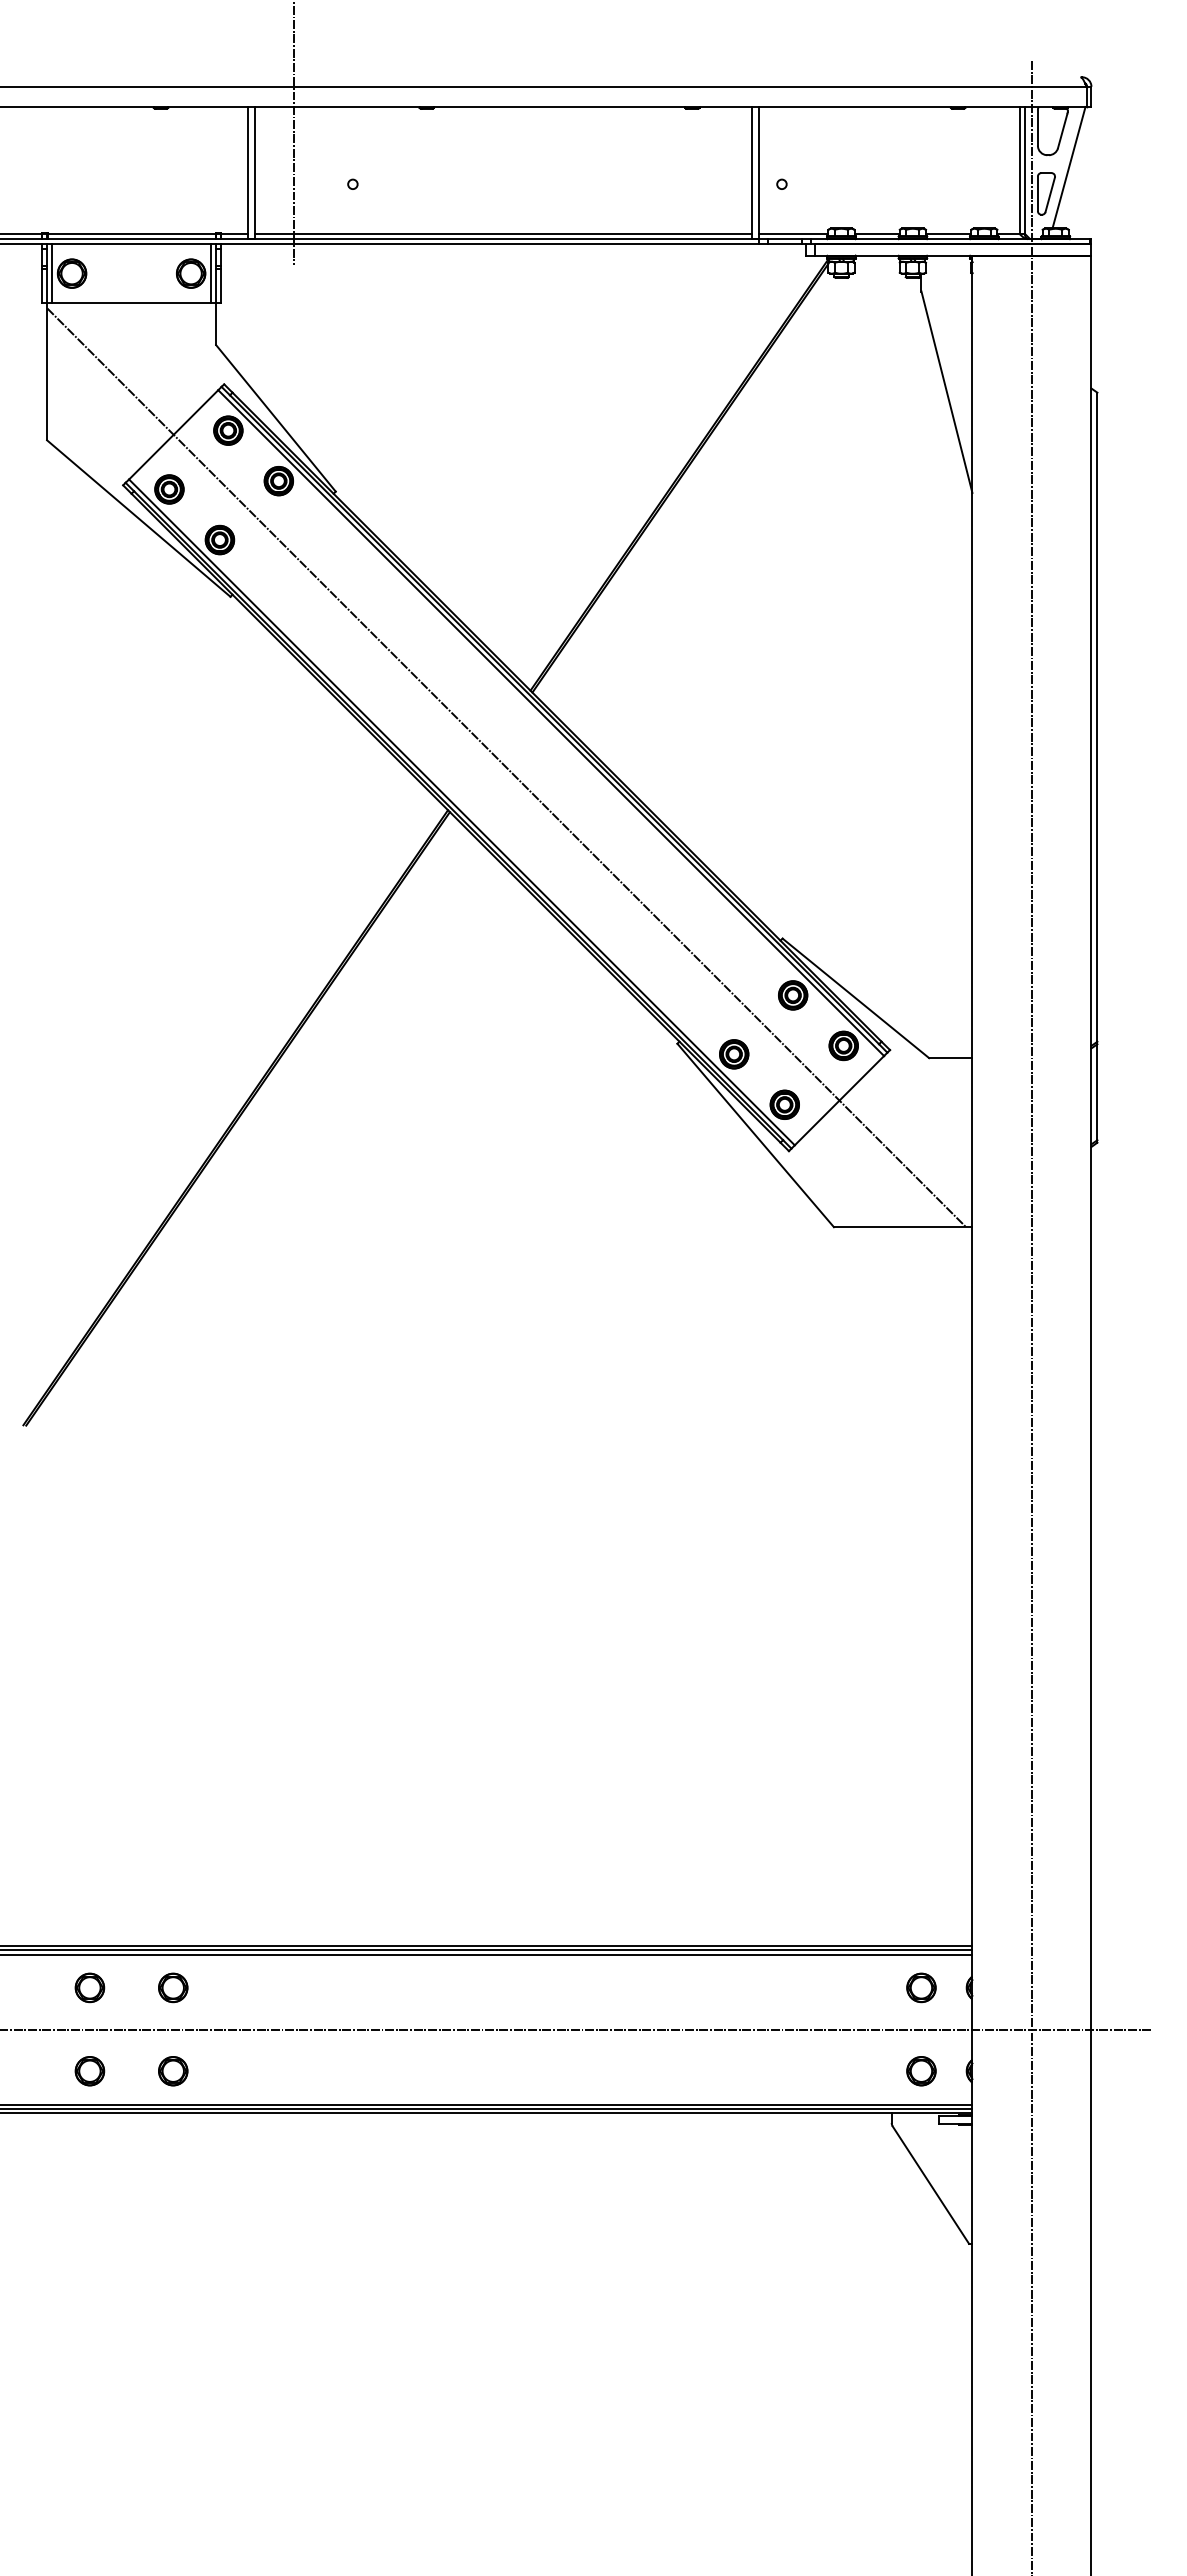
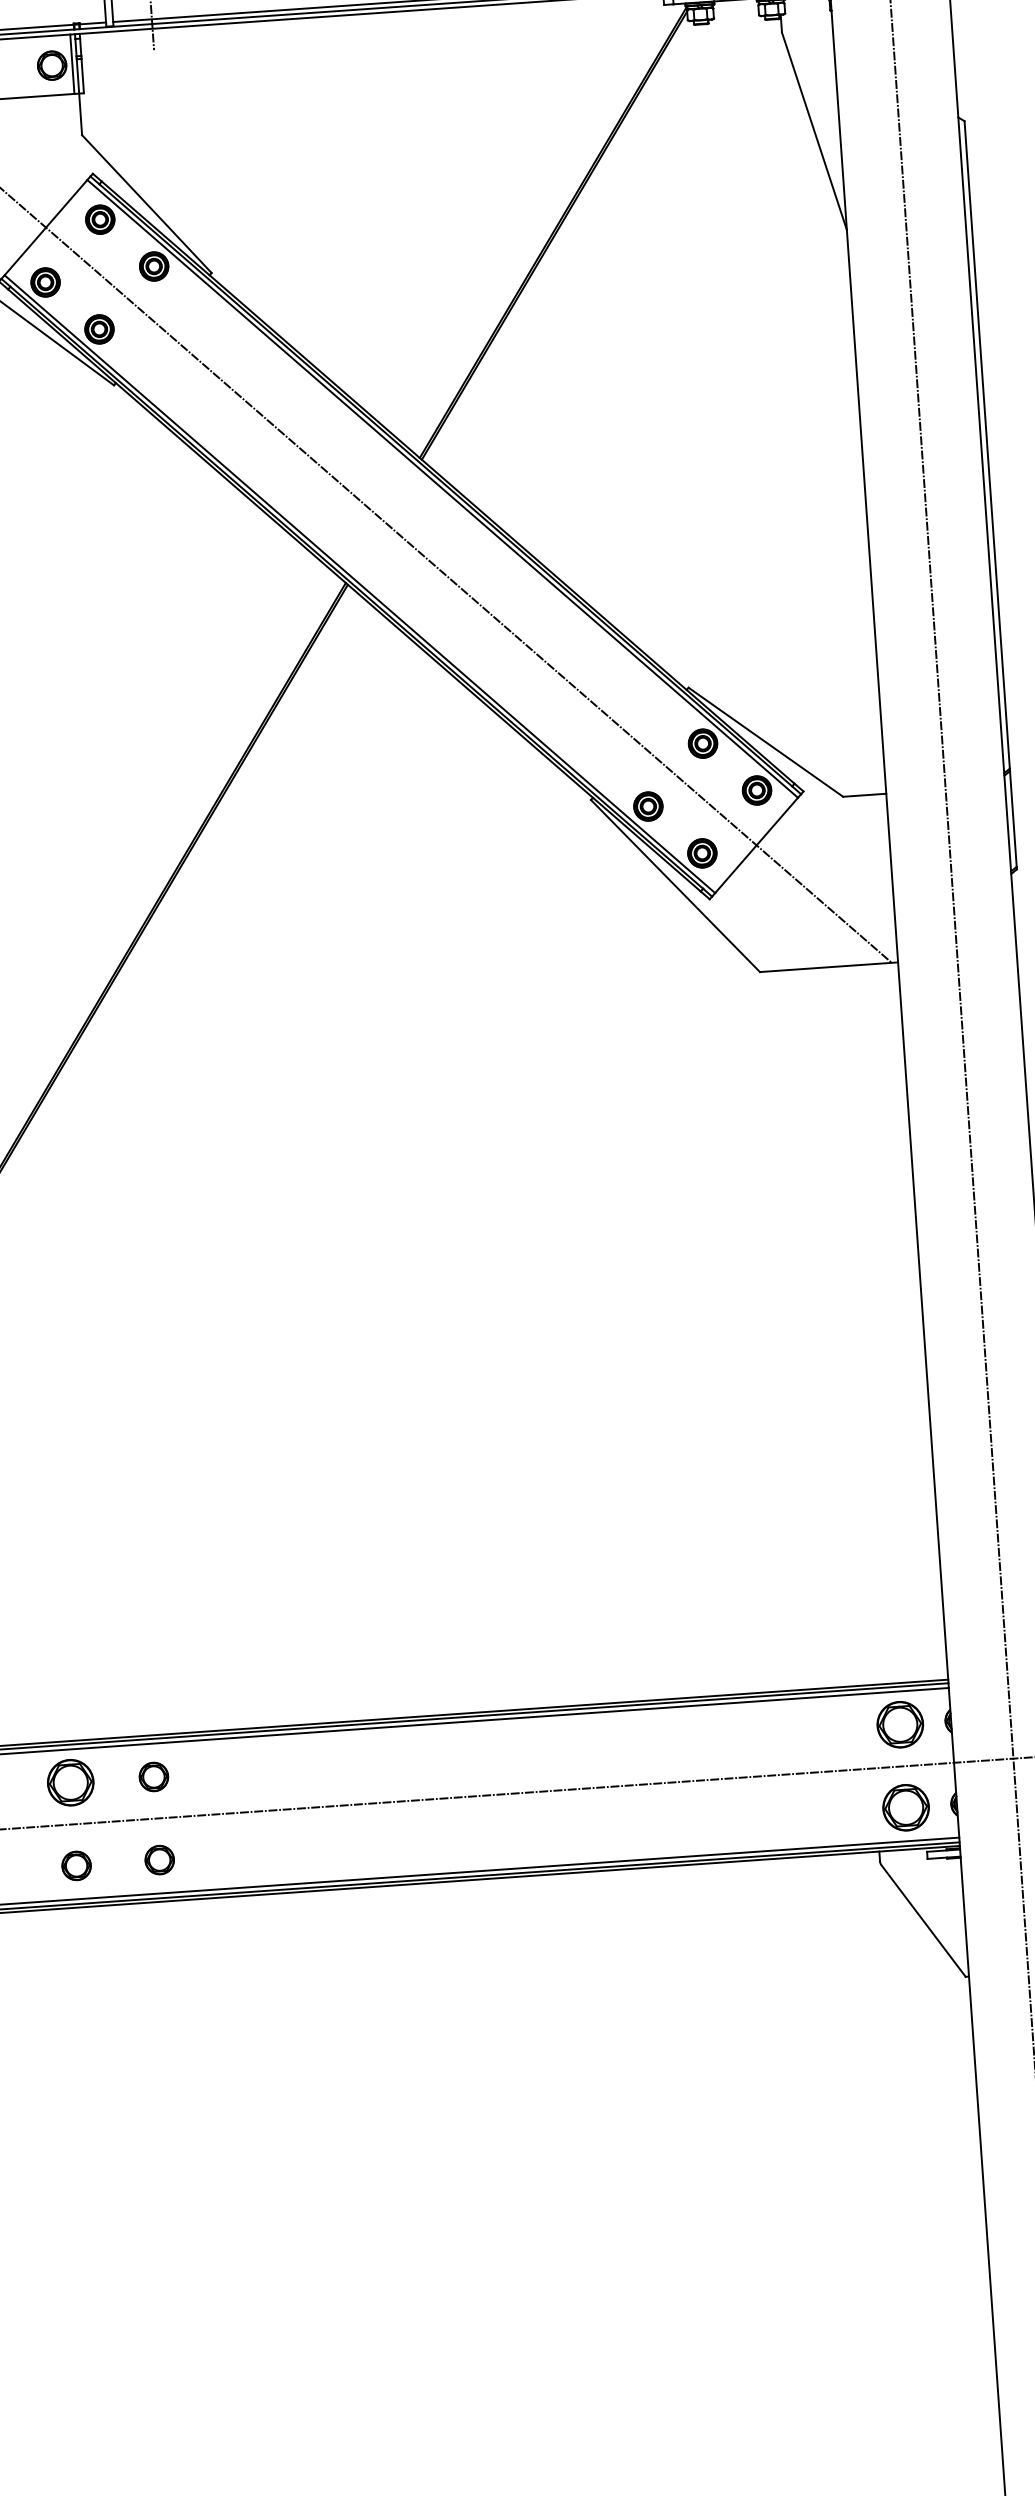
part: (89, 1987) -> (70, 1782), size x1.6
part: (921, 1987) -> (900, 1724), size x1.6
part: (921, 2071) -> (906, 1808), size x1.6

